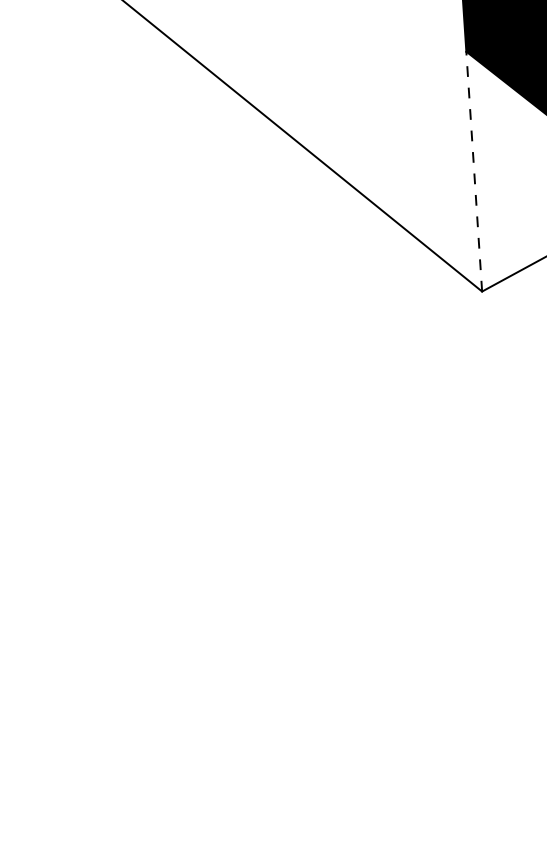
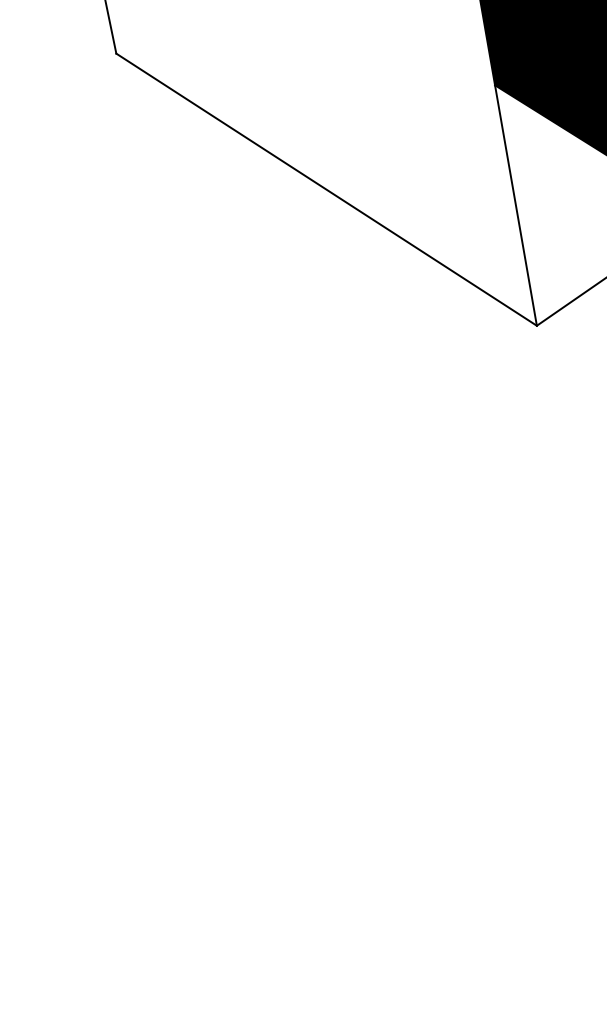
line: (473, 171) -> (515, 205), dashed -> solid

